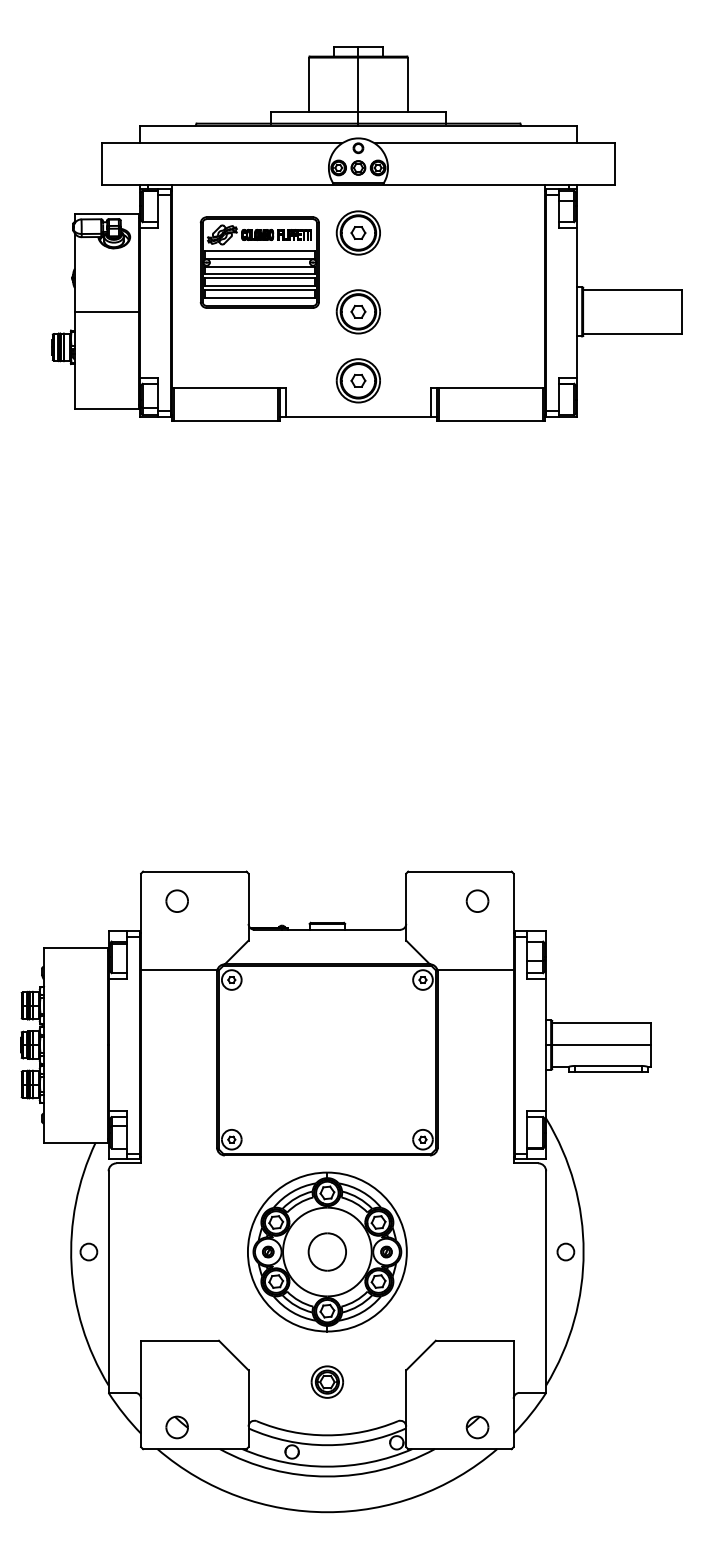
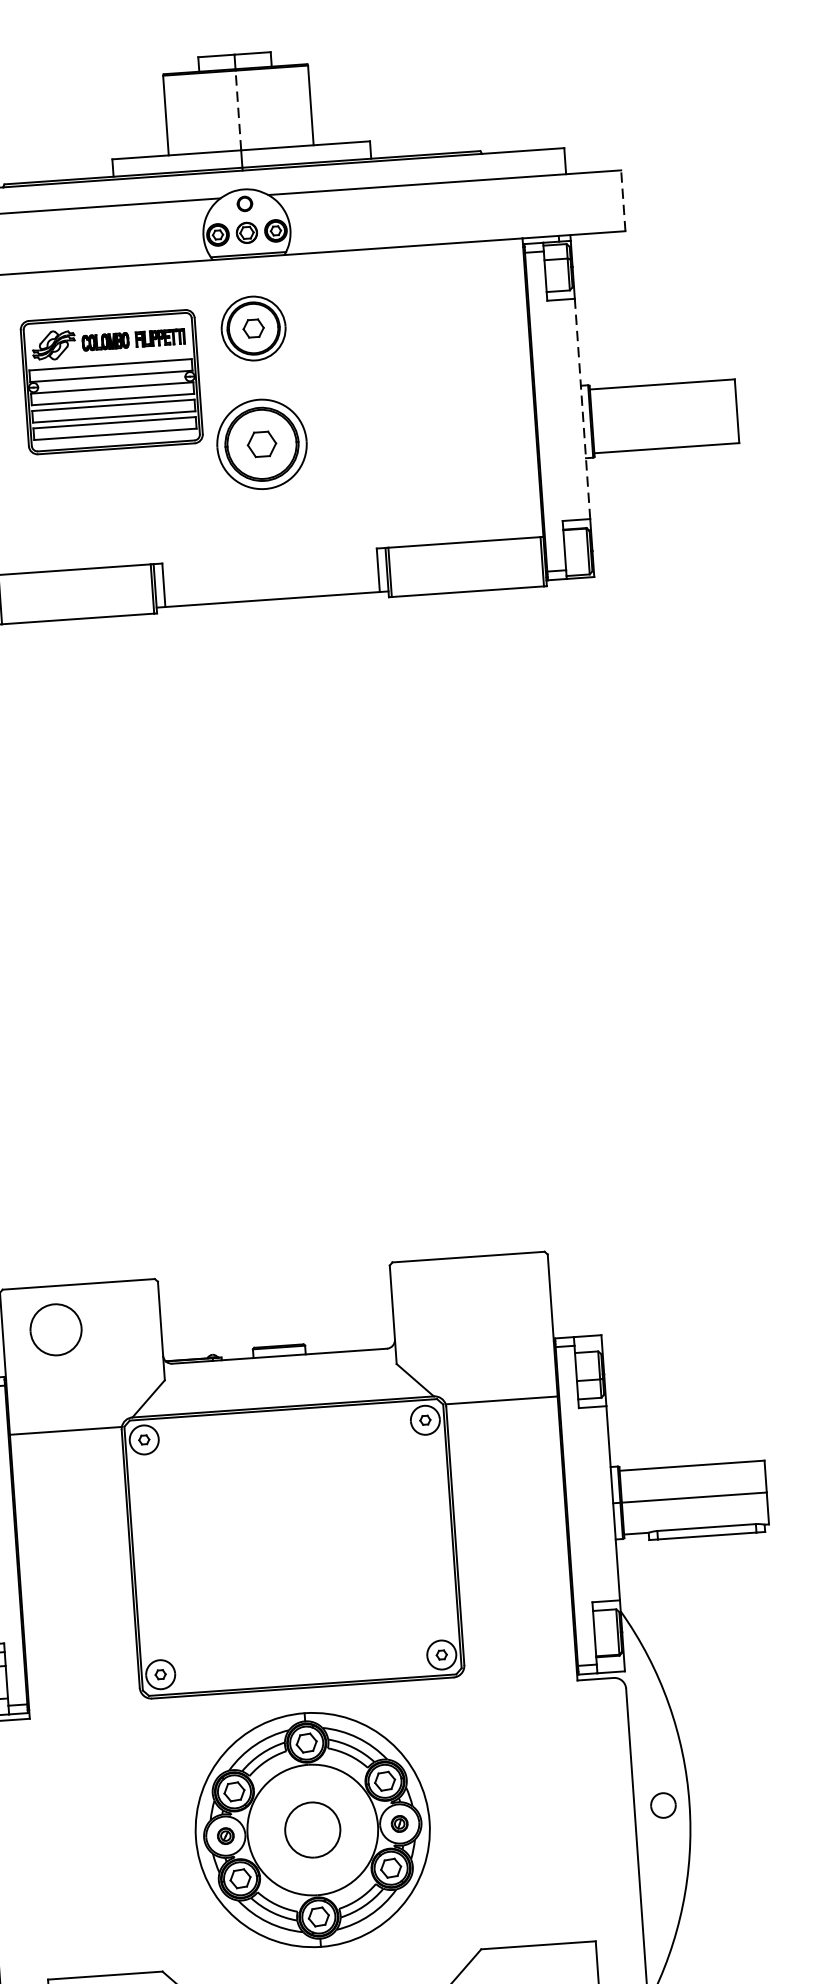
line: (358, 84) -> (238, 110), solid -> dashed
line: (614, 164) -> (623, 201), solid -> dashed
line: (577, 303) -> (582, 409), solid -> dashed
part: (357, 311) -> (260, 444), size x1.4
part: (357, 380) -> (267, 545), removed
part: (176, 900) -> (54, 1328), size x1.6
part: (477, 900) -> (497, 1297), removed

